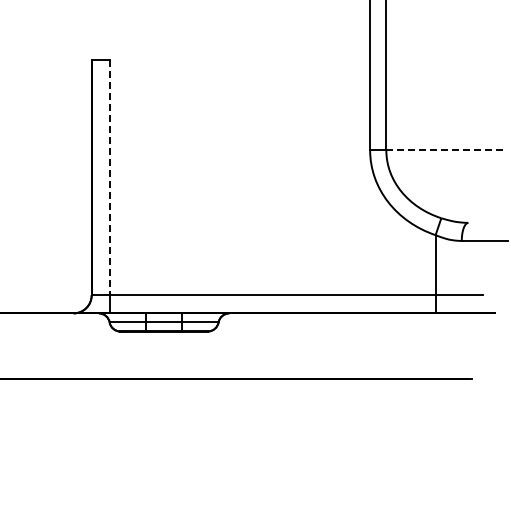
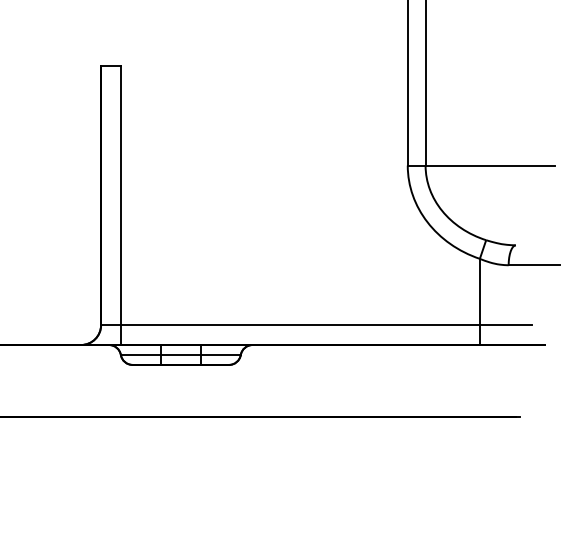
line: (445, 150) -> (490, 165), dashed -> solid
line: (109, 177) -> (120, 195), dashed -> solid

